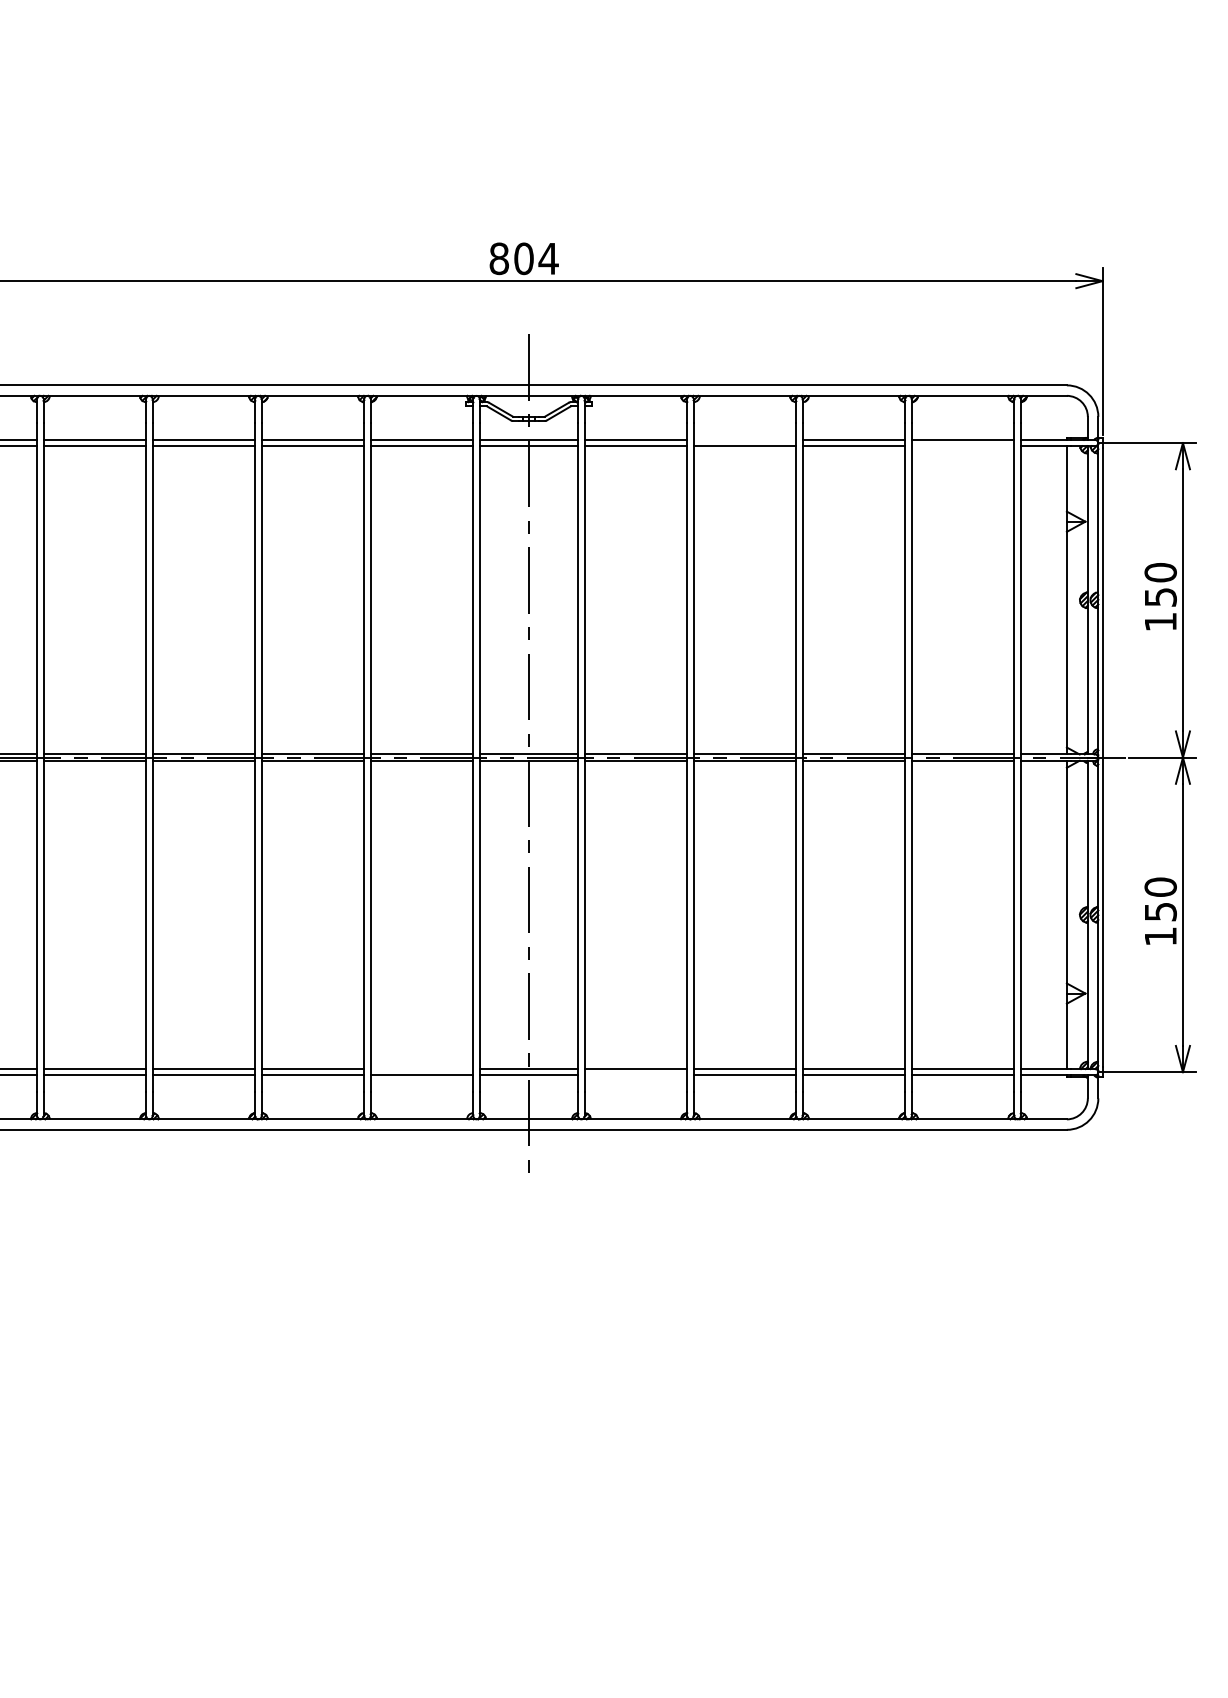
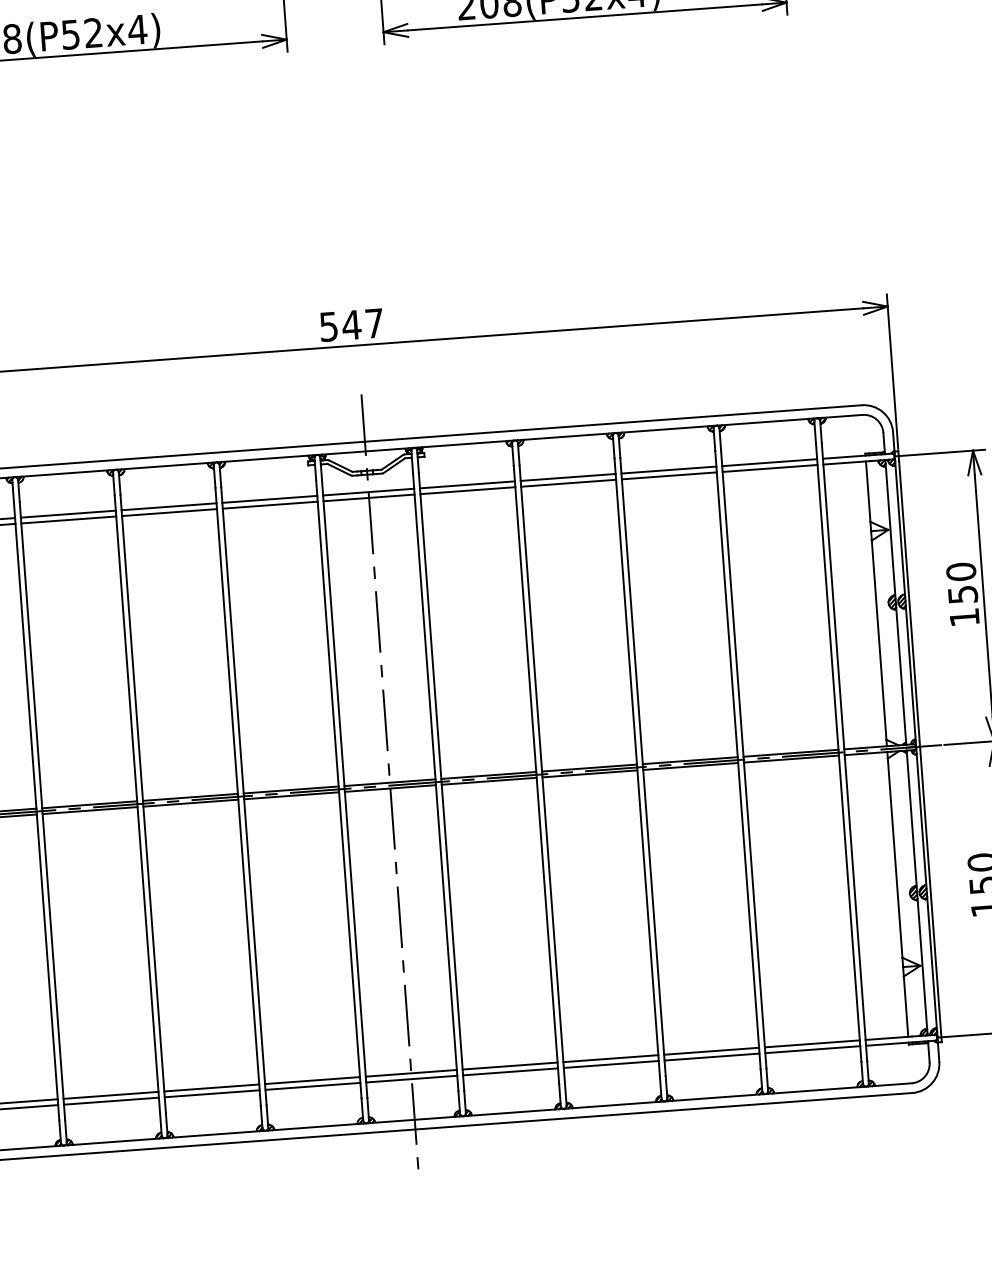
text: (523, 258) -> (351, 324), 804 -> 547
line: (744, 439) -> (567, 477), added
line: (962, 446) -> (769, 468), added
line: (421, 1069) -> (312, 1081), added
line: (635, 1075) -> (510, 1072), added

